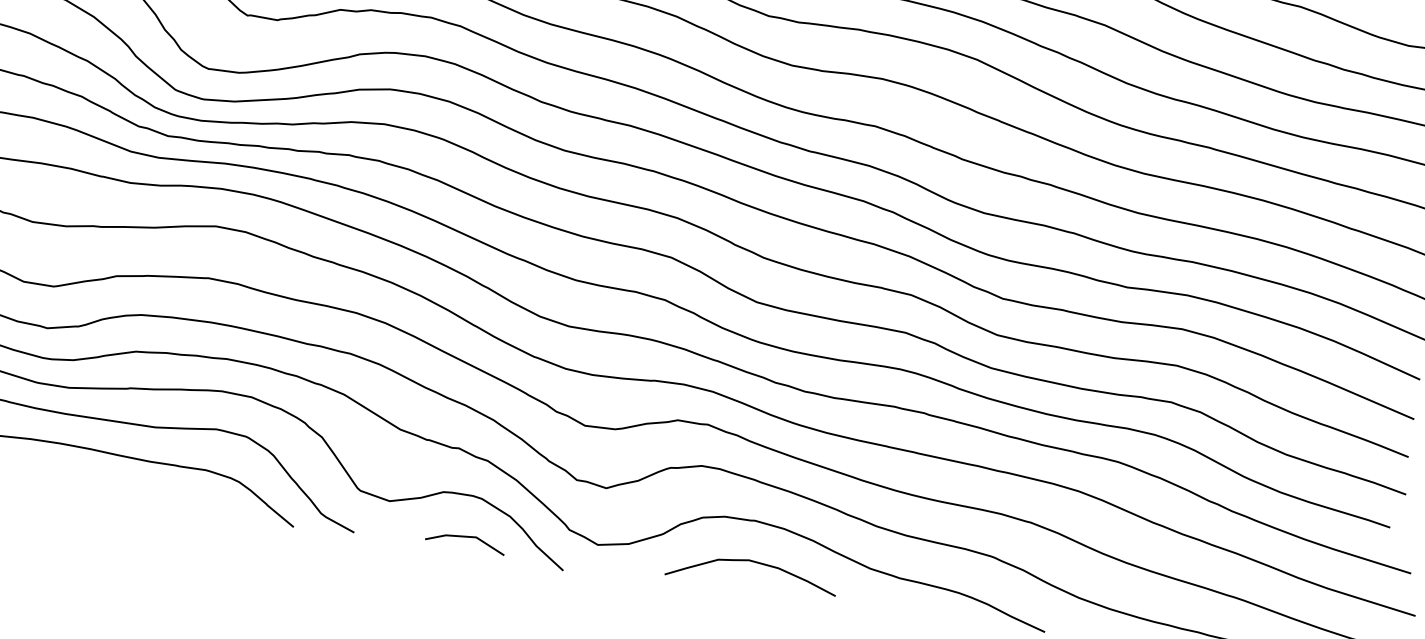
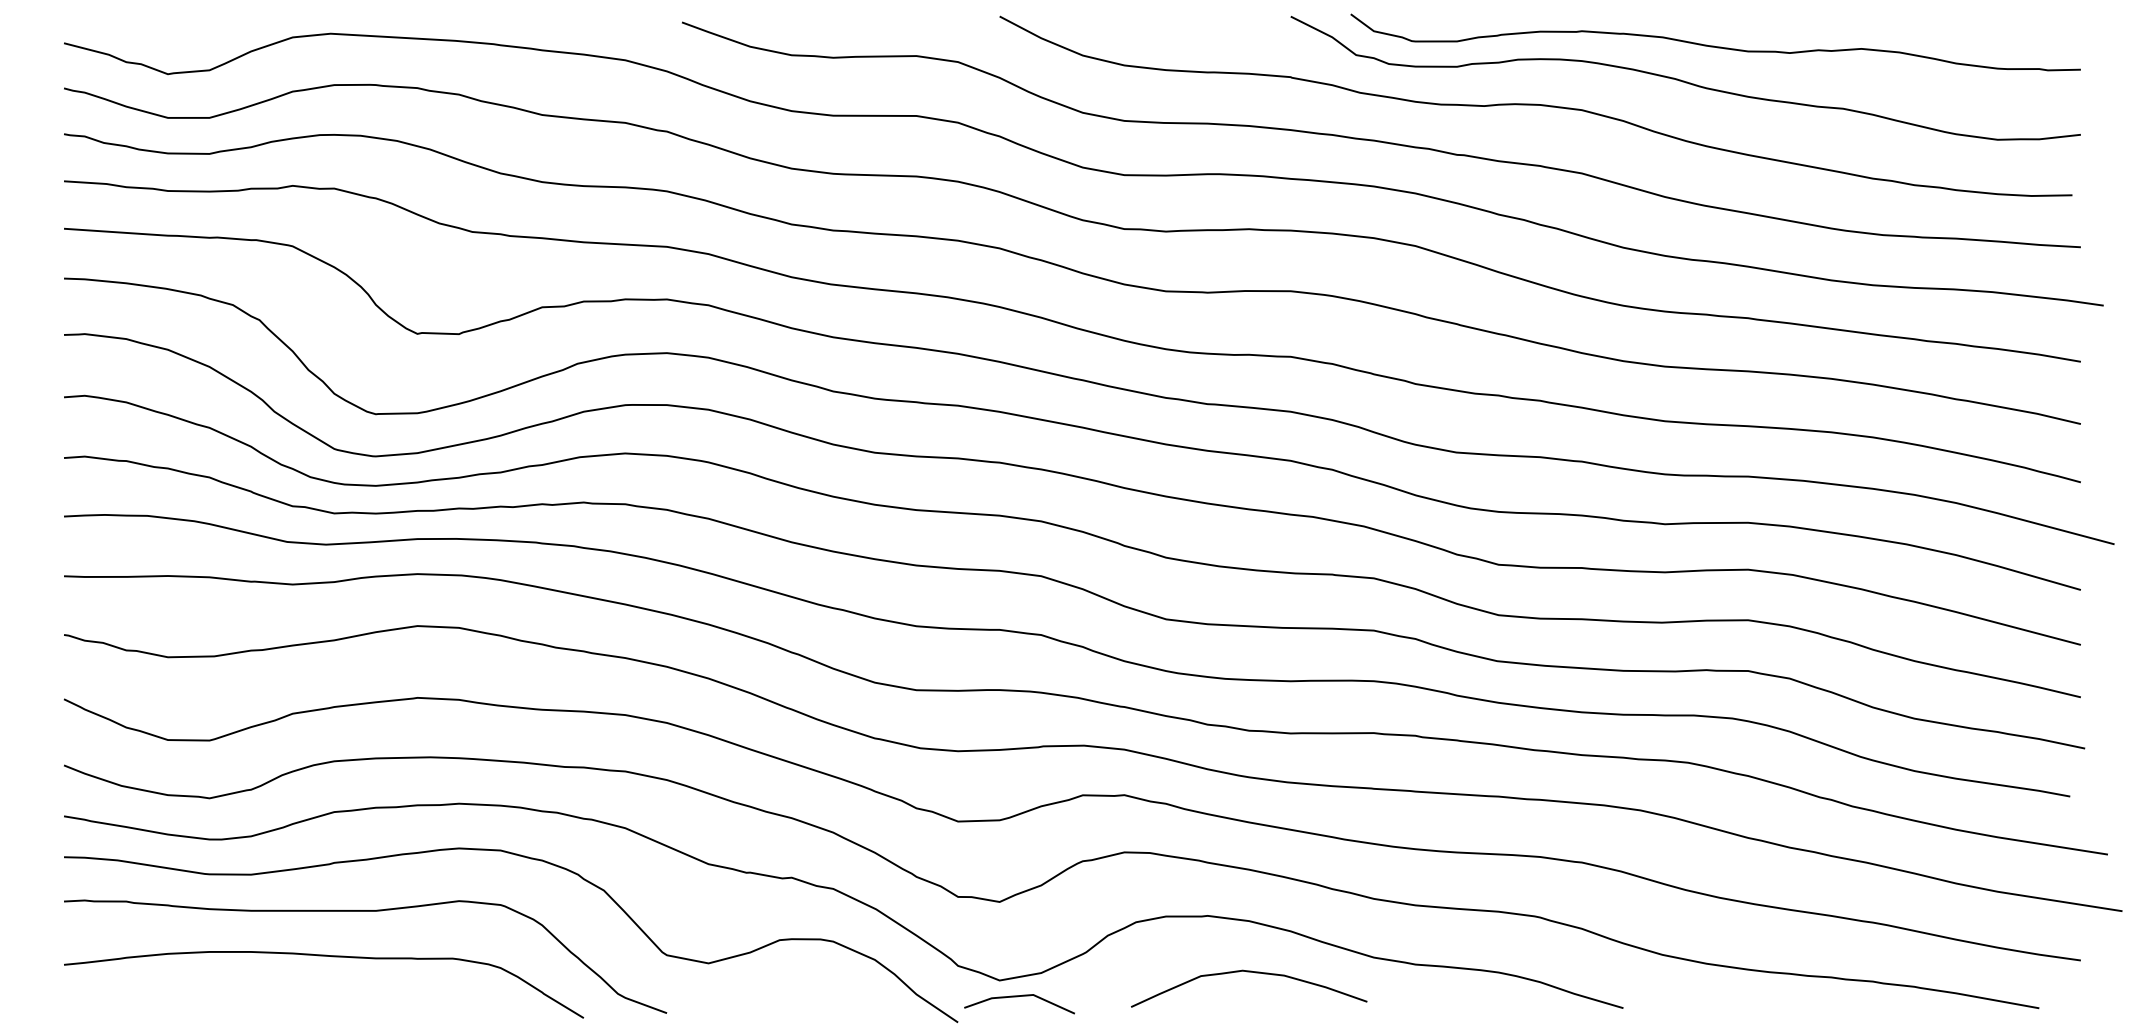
line: (464, 537) -> (1017, 997), moved
curve: (753, 562) -> (1249, 972), moved

